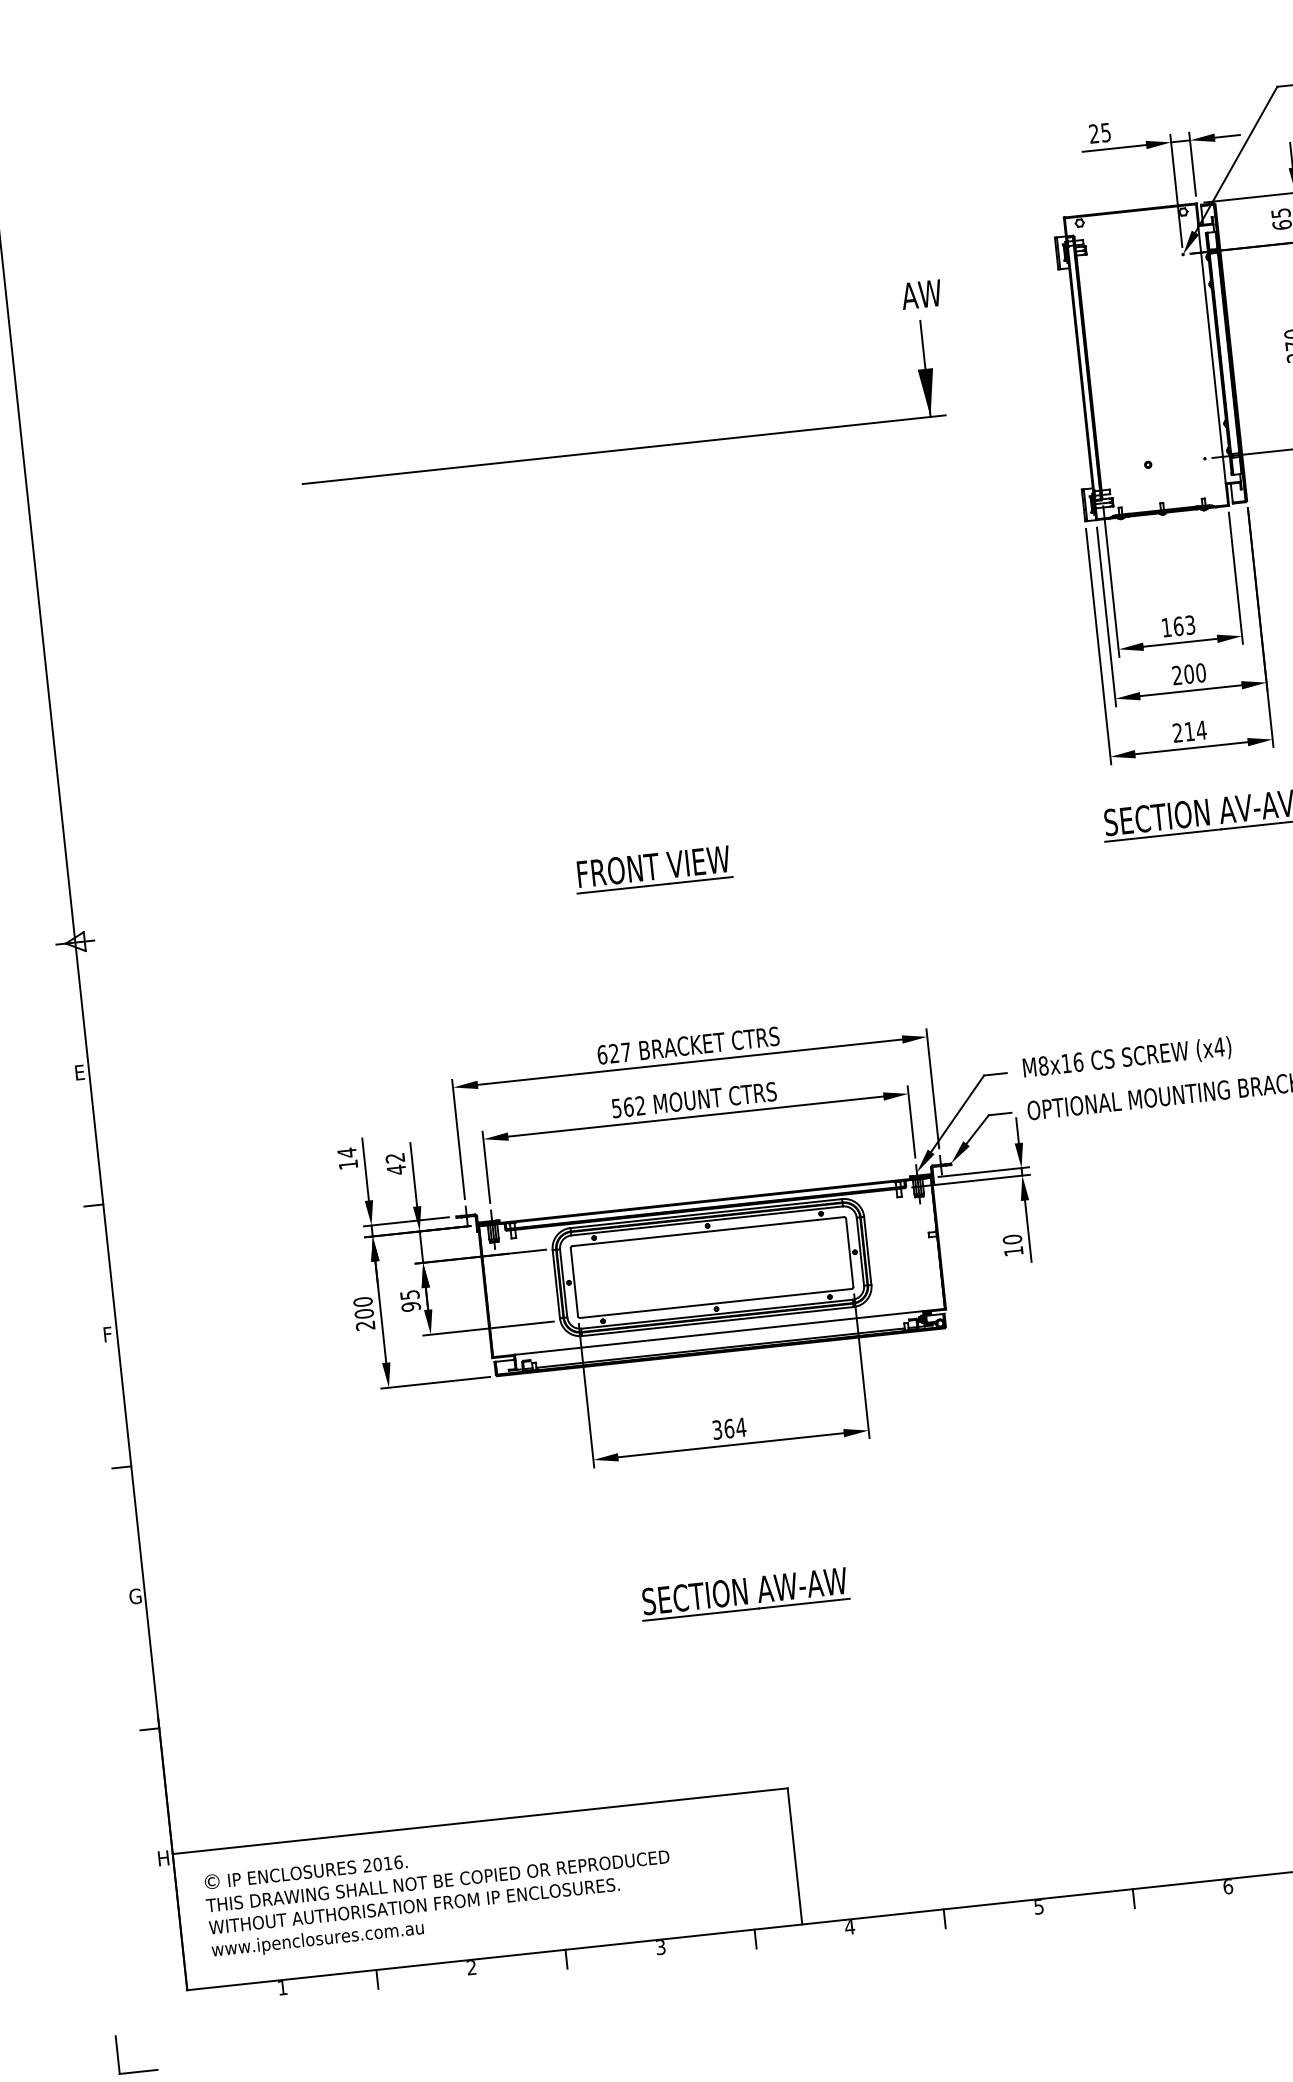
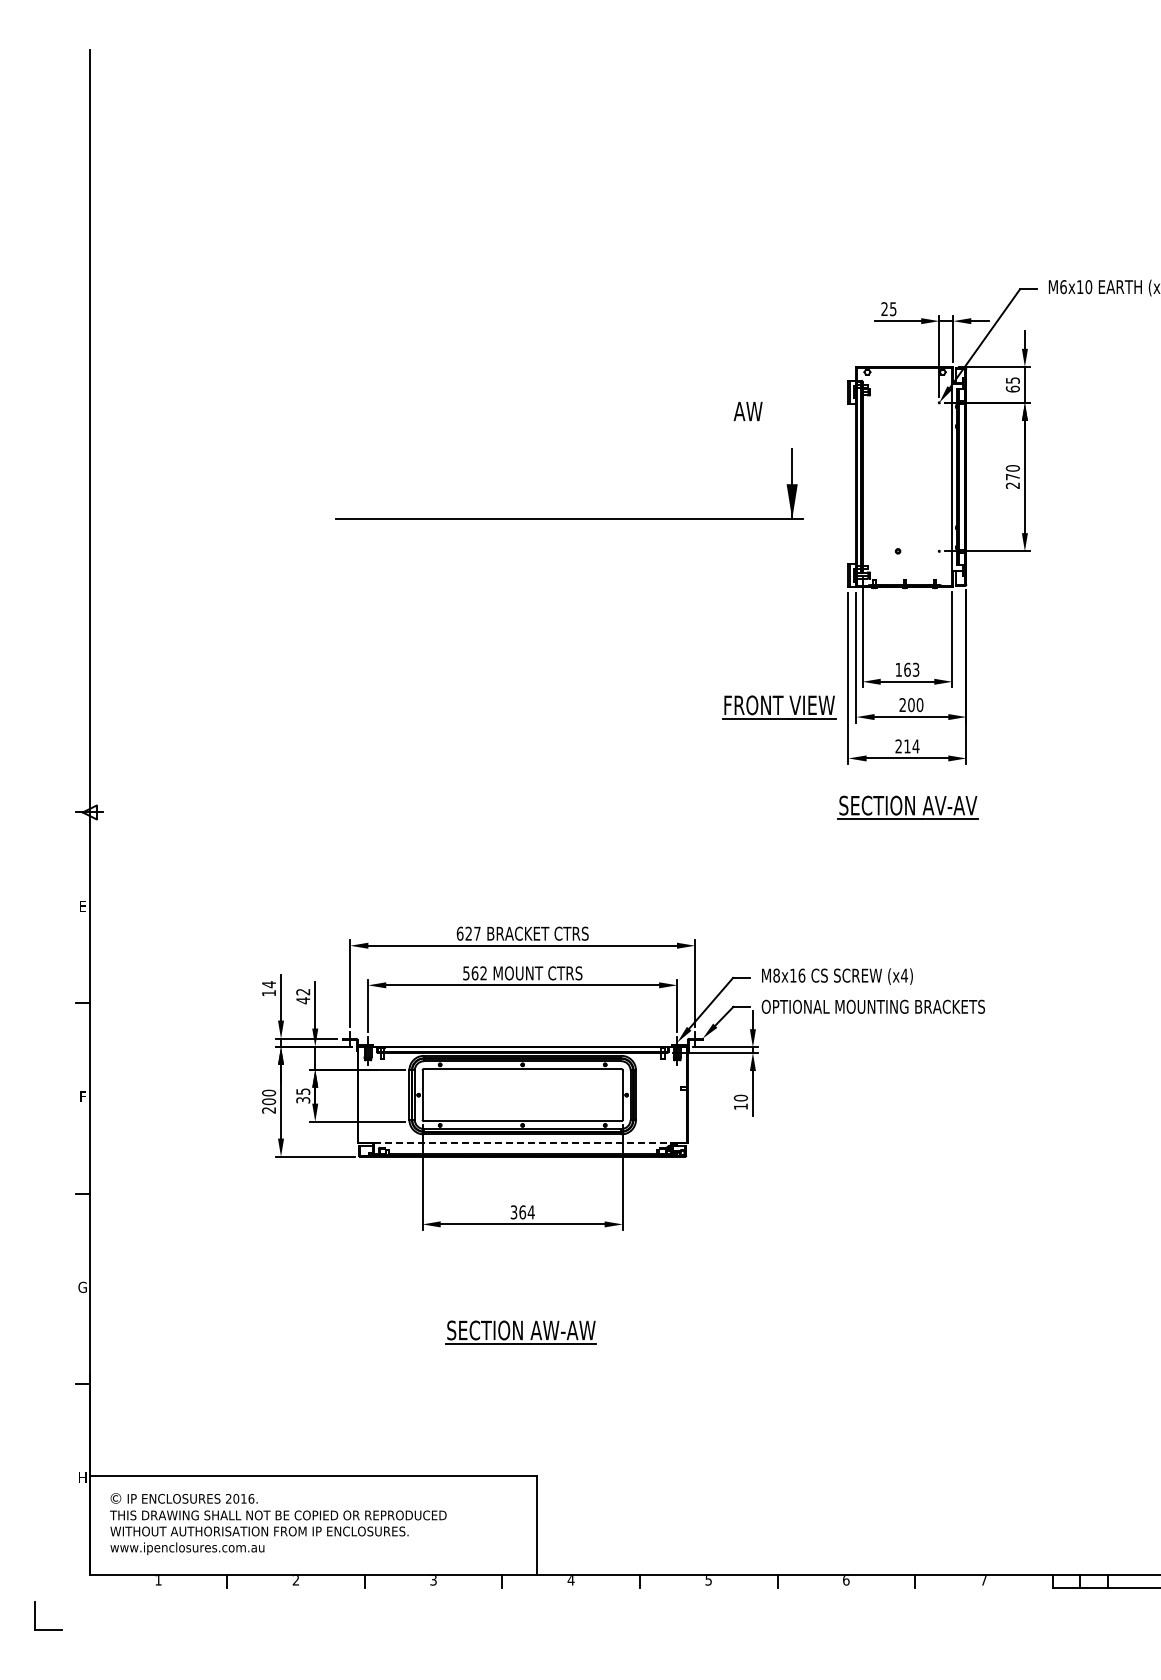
part: (624, 448) -> (569, 518), moved
part: (653, 869) -> (779, 707), moved
text: (411, 1307) -> (303, 1100), 95 -> 35
line: (718, 1332) -> (522, 1142), solid -> dashed

